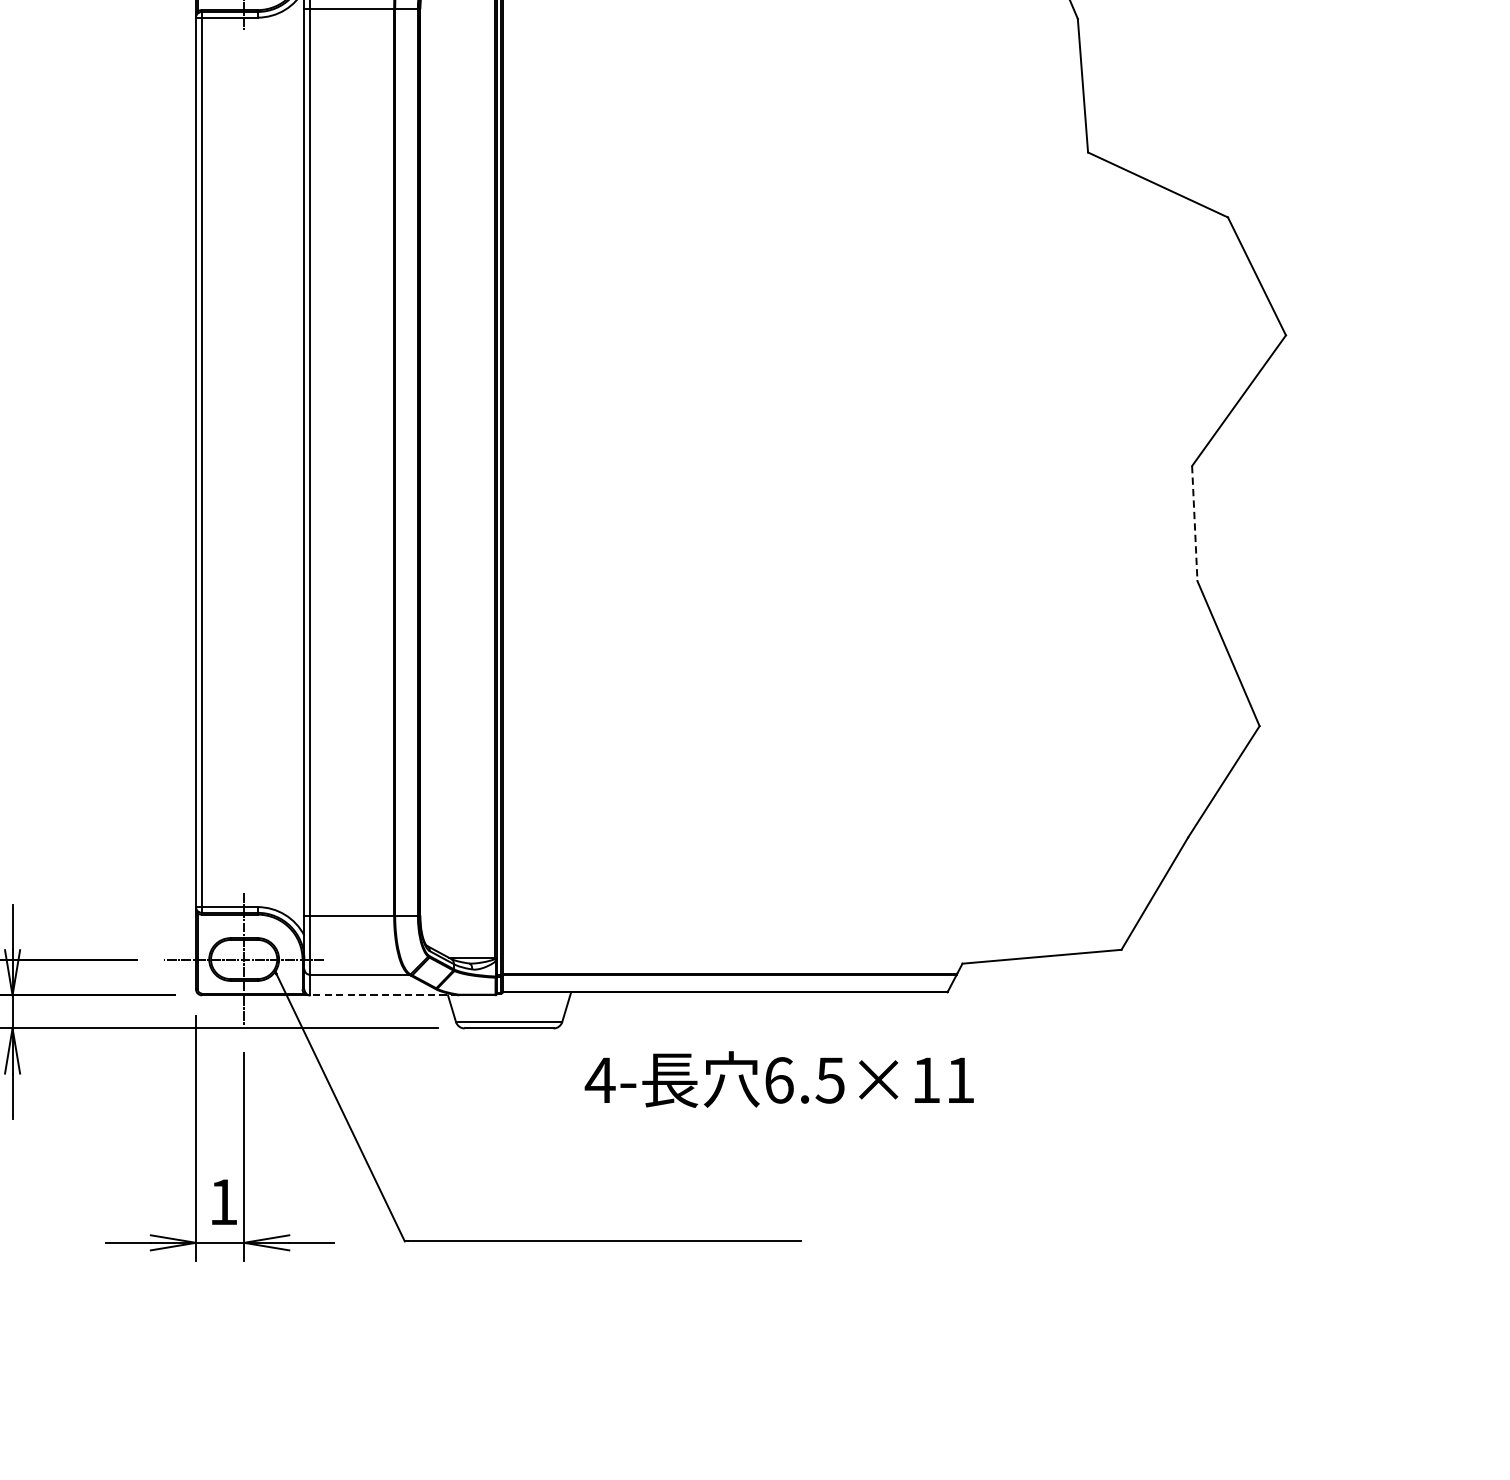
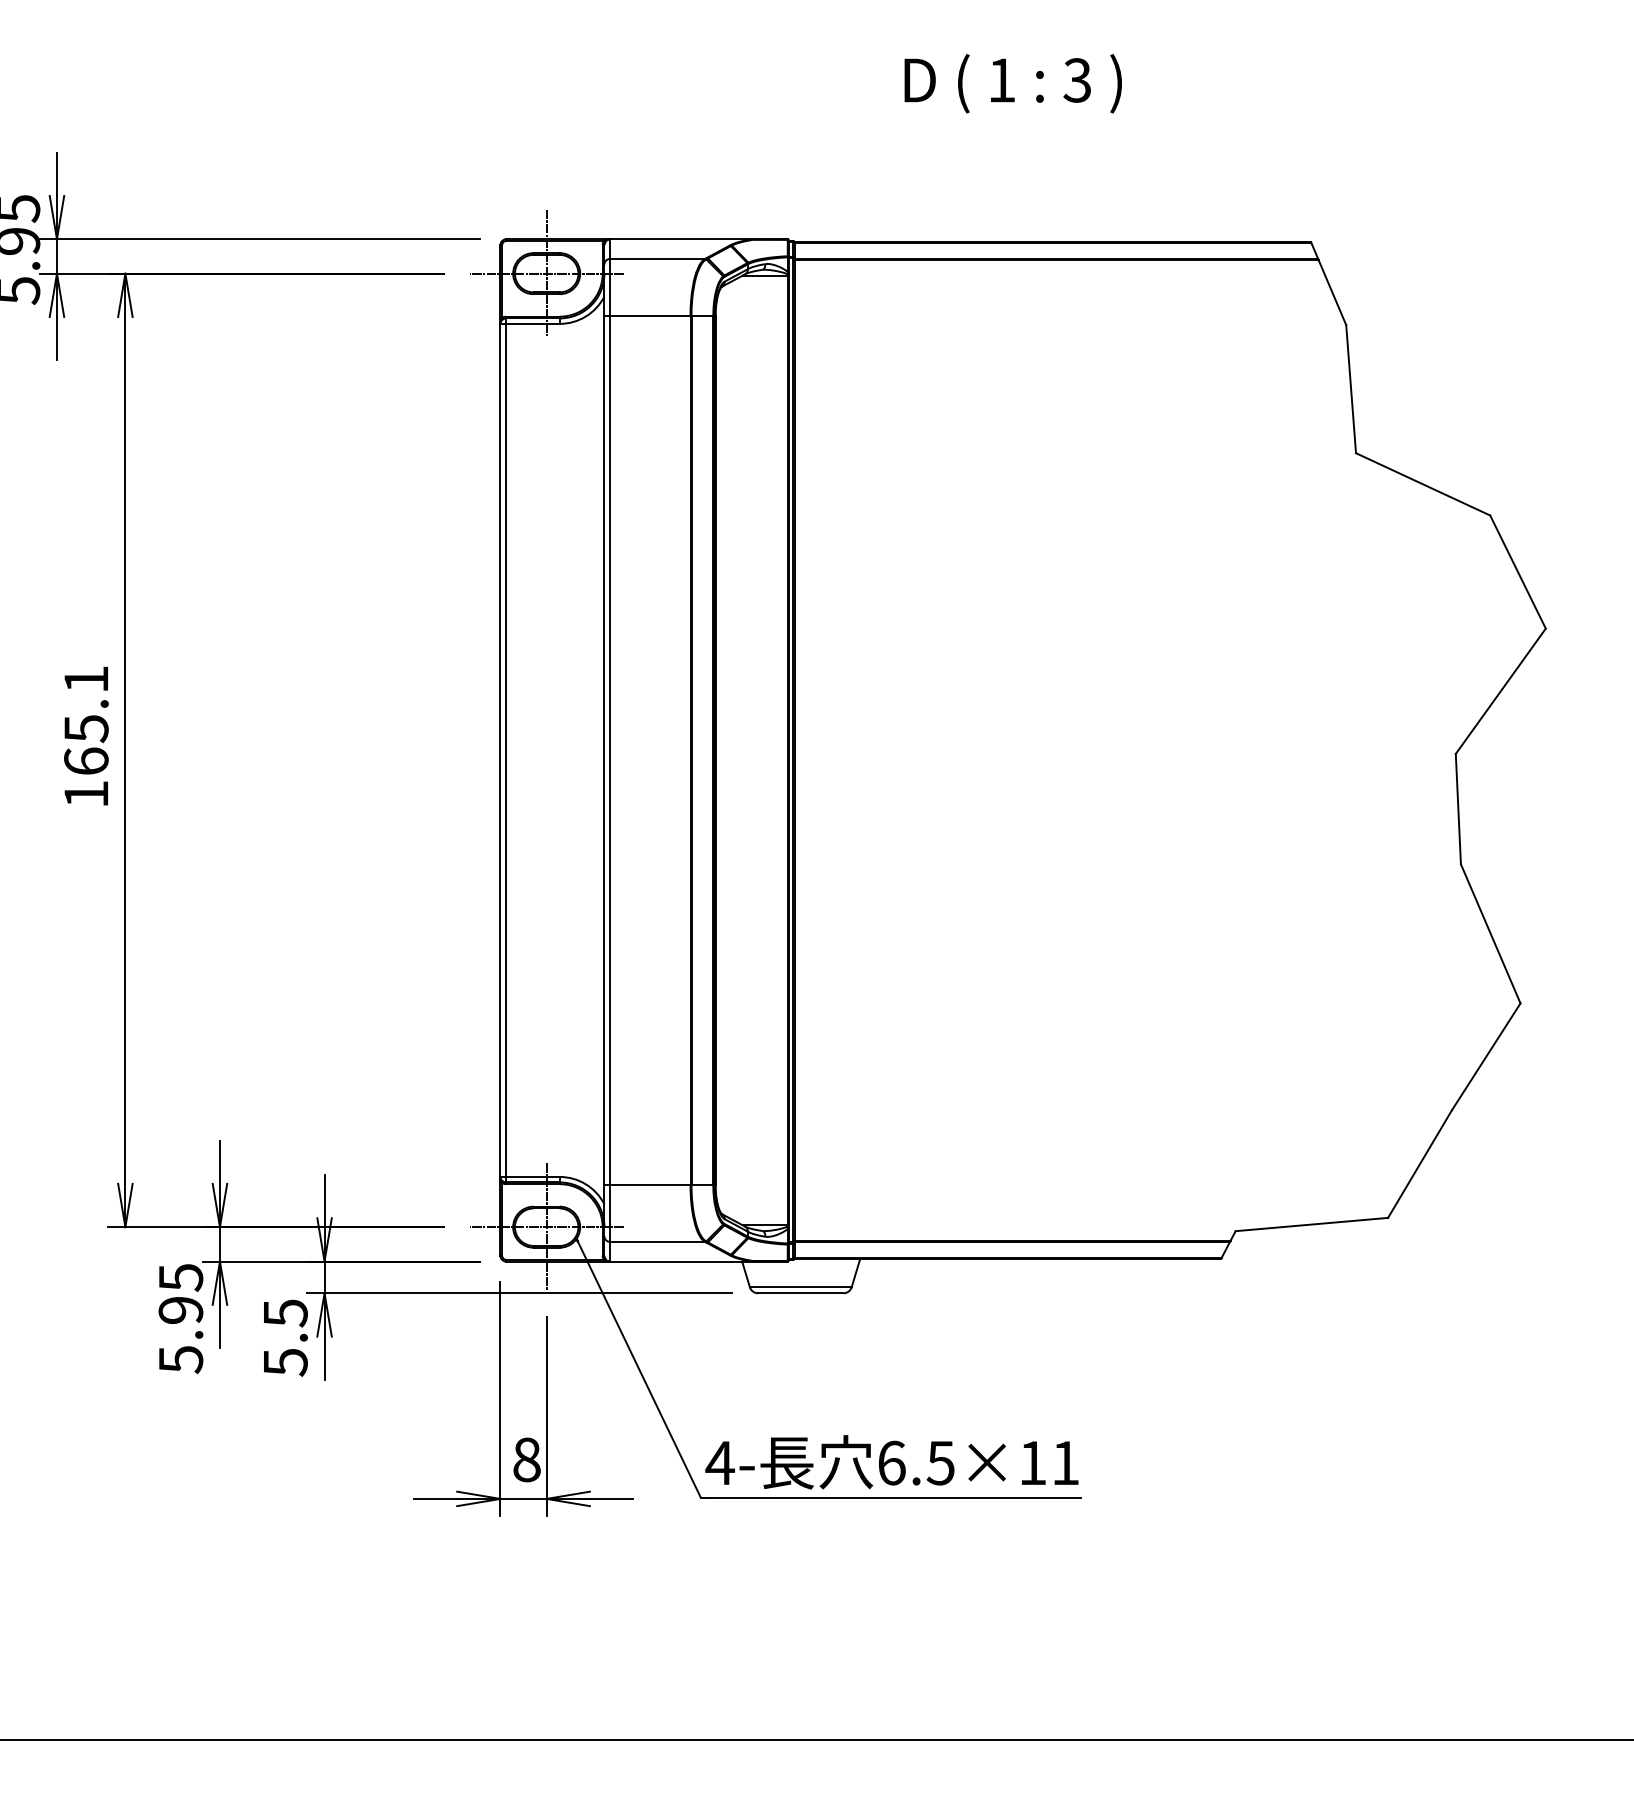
line: (1194, 523) -> (1458, 809), dashed -> solid
line: (384, 995) -> (681, 1261), dashed -> solid
text: (778, 1079) -> (891, 1462), moved
text: (223, 1201) -> (526, 1459), 1 -> 8

